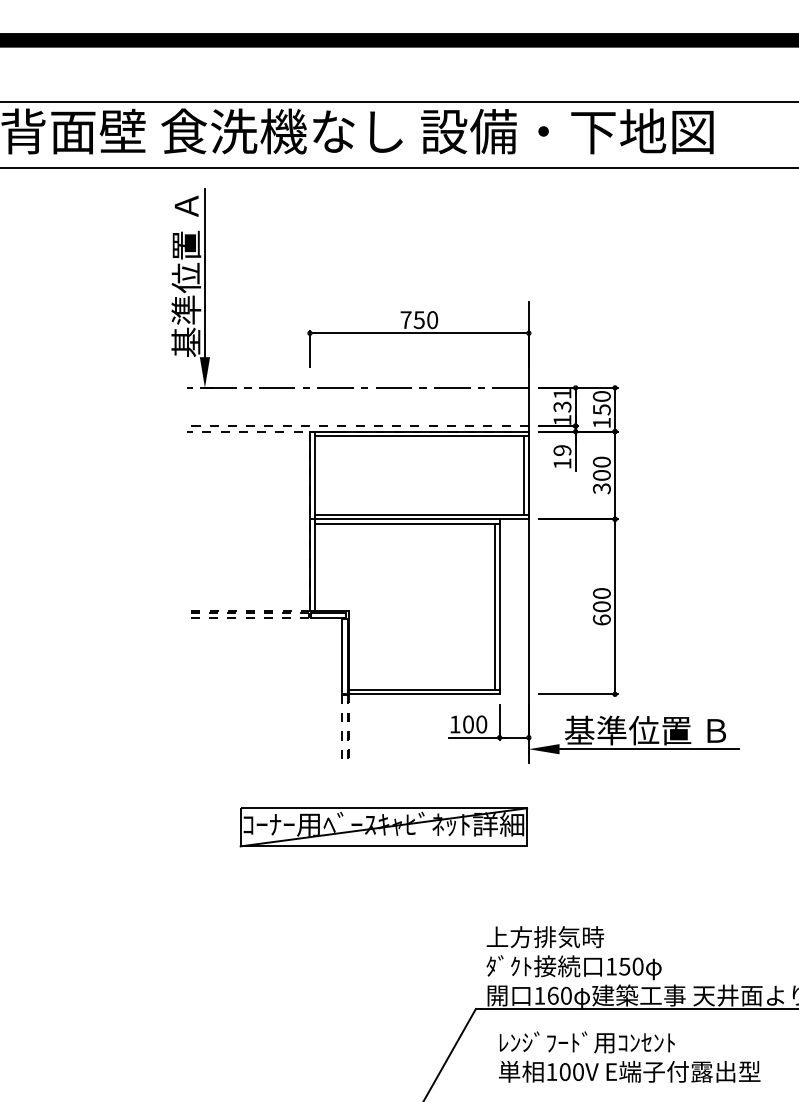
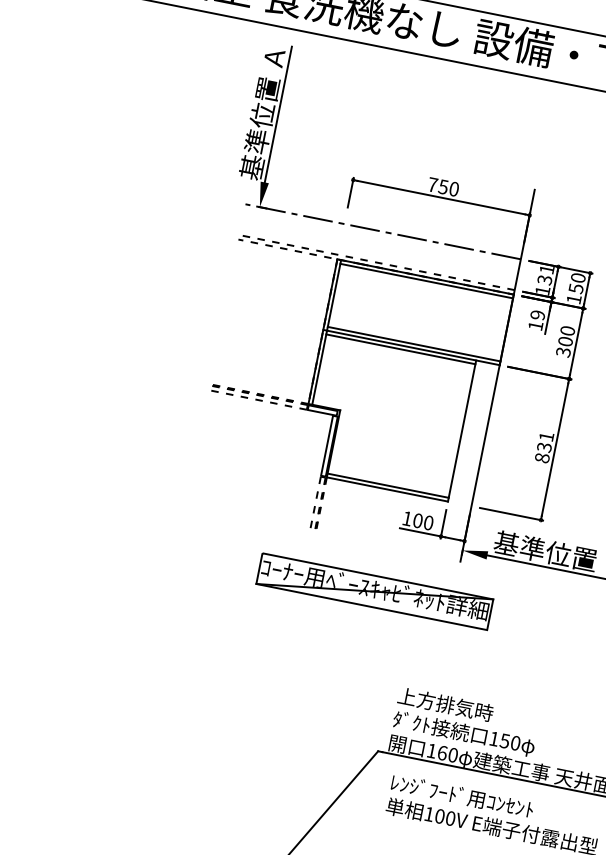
line: (523, 475) -> (502, 329), removed
line: (495, 606) -> (458, 430), removed
text: (601, 606) -> (544, 447), 600 -> 831
part: (383, 827) -> (374, 591), moved

